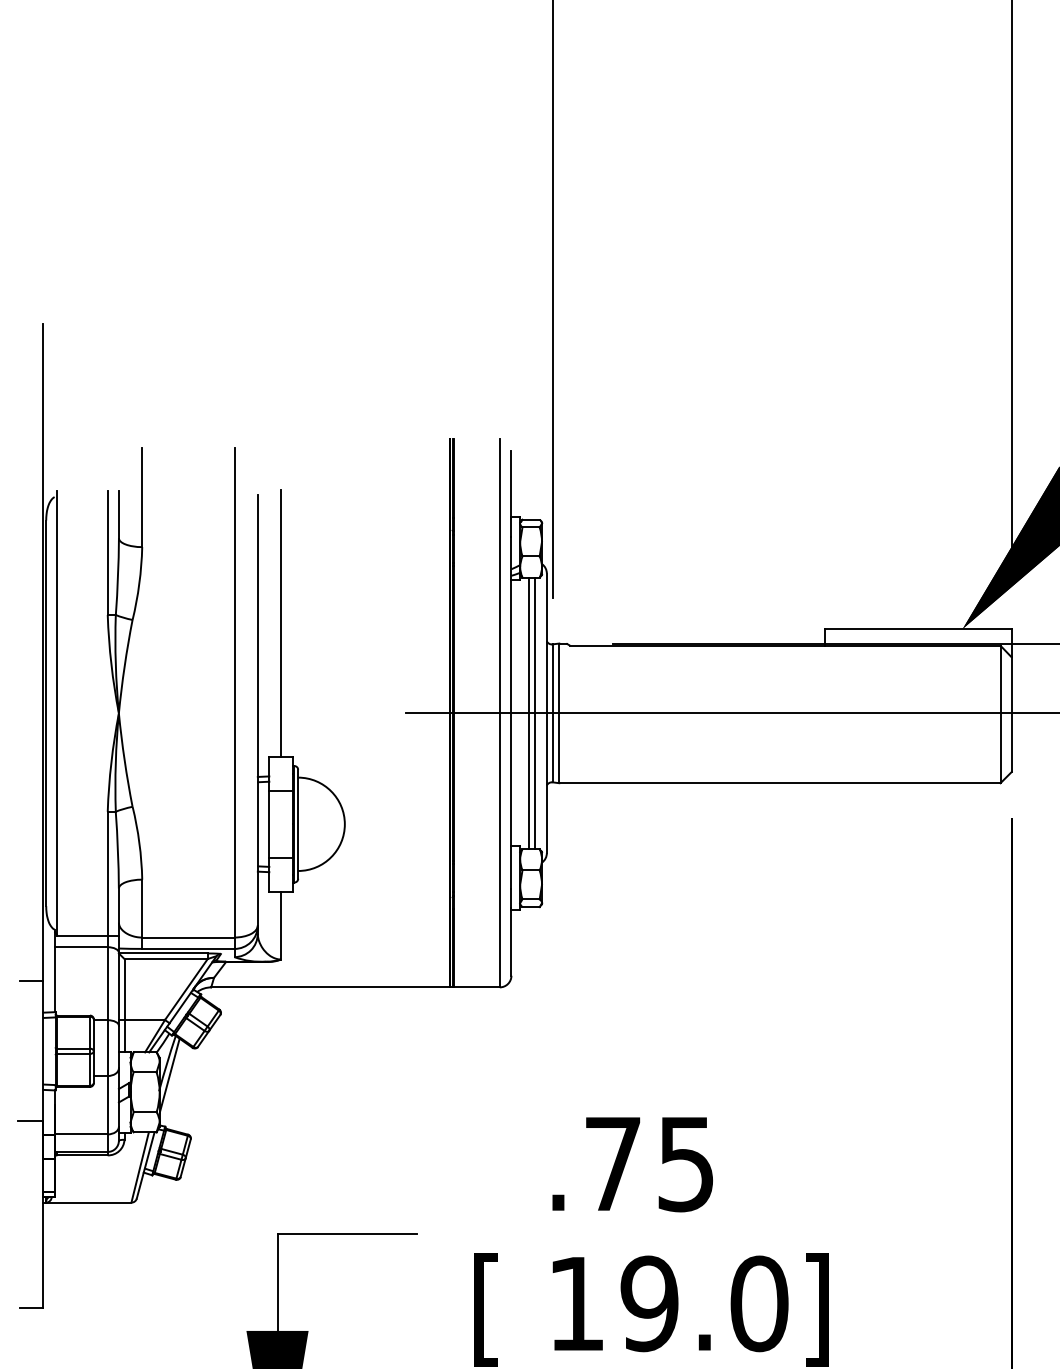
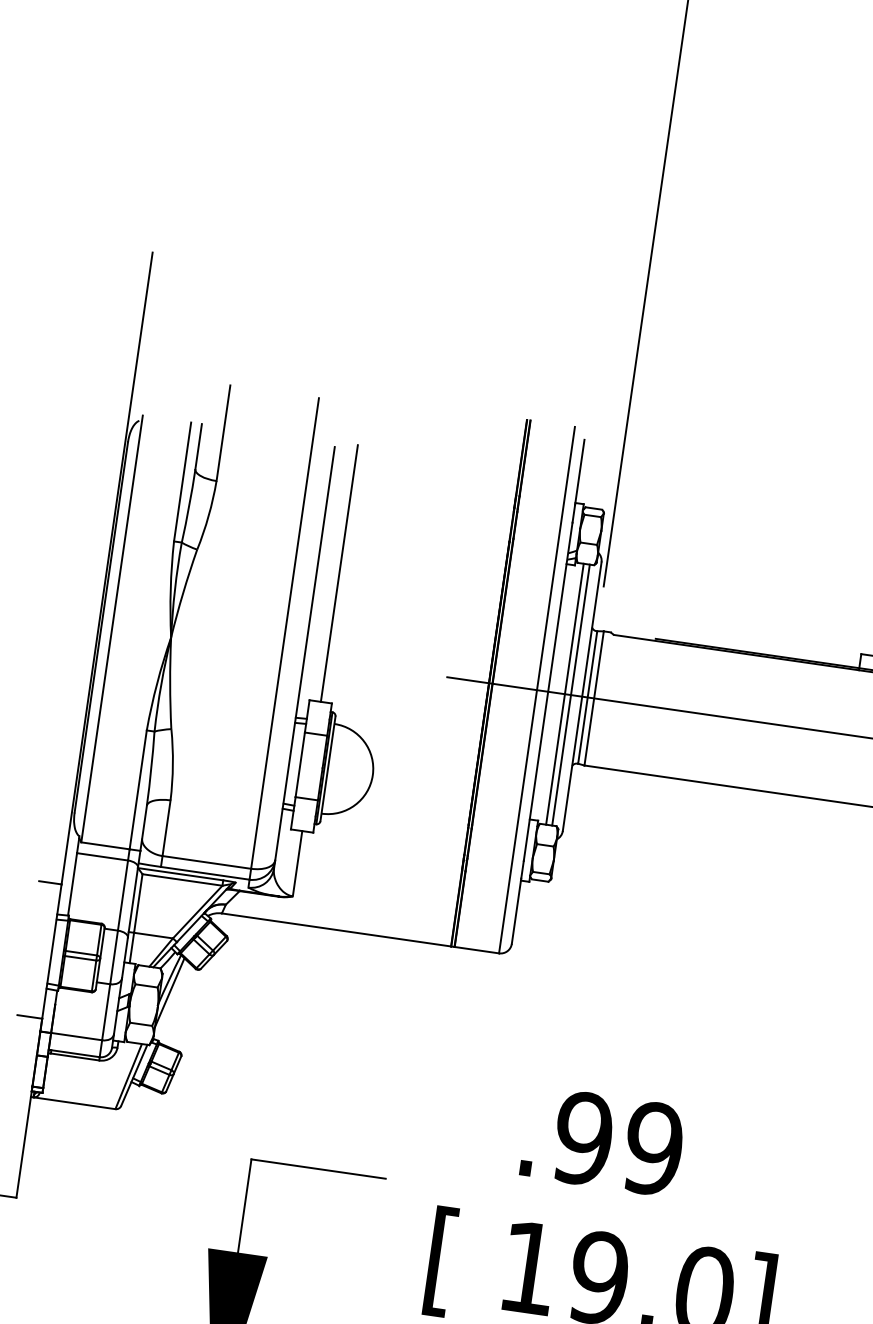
text: (649, 1163) -> (618, 1143), .75 -> .99

